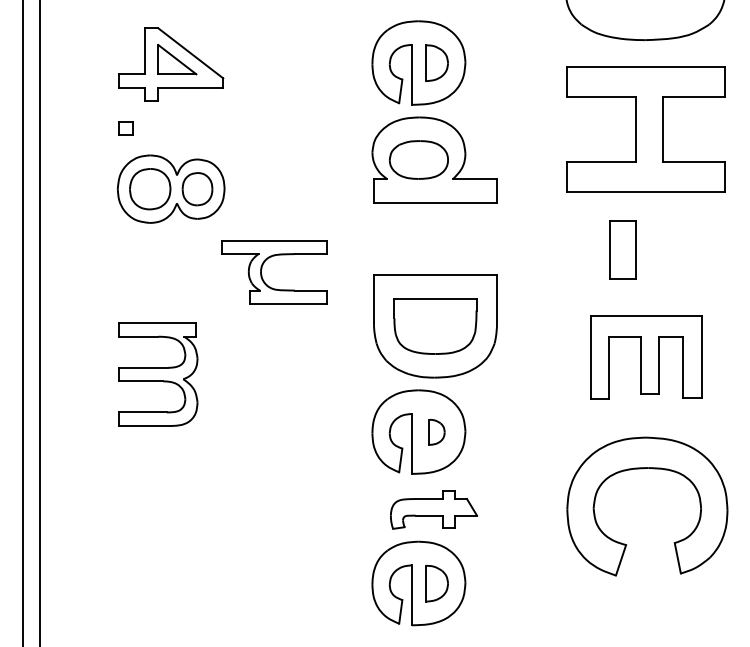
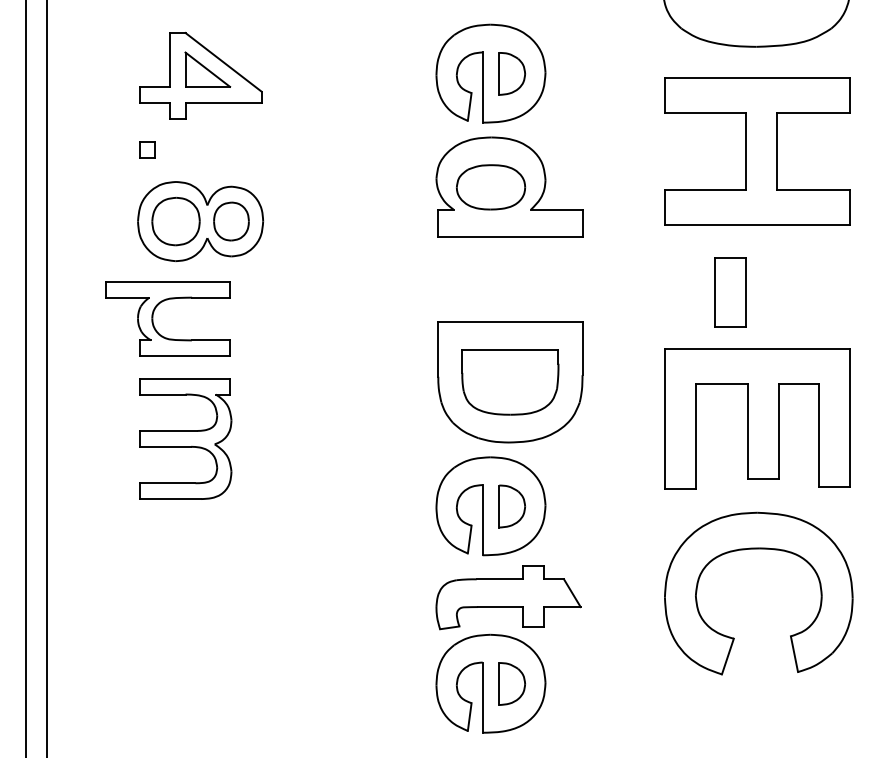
part: (262, 274) -> (154, 321), moved
part: (645, 357) -> (756, 418), size x1.43
part: (436, 432) -> (511, 506), size x1.43
part: (433, 509) -> (508, 597), size x1.43

